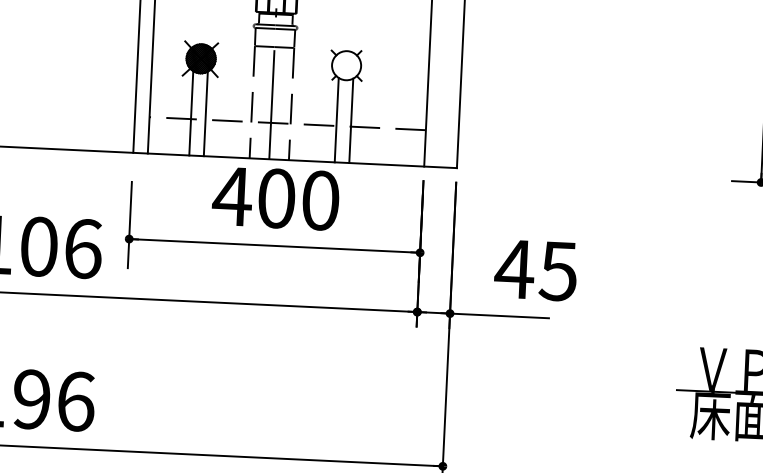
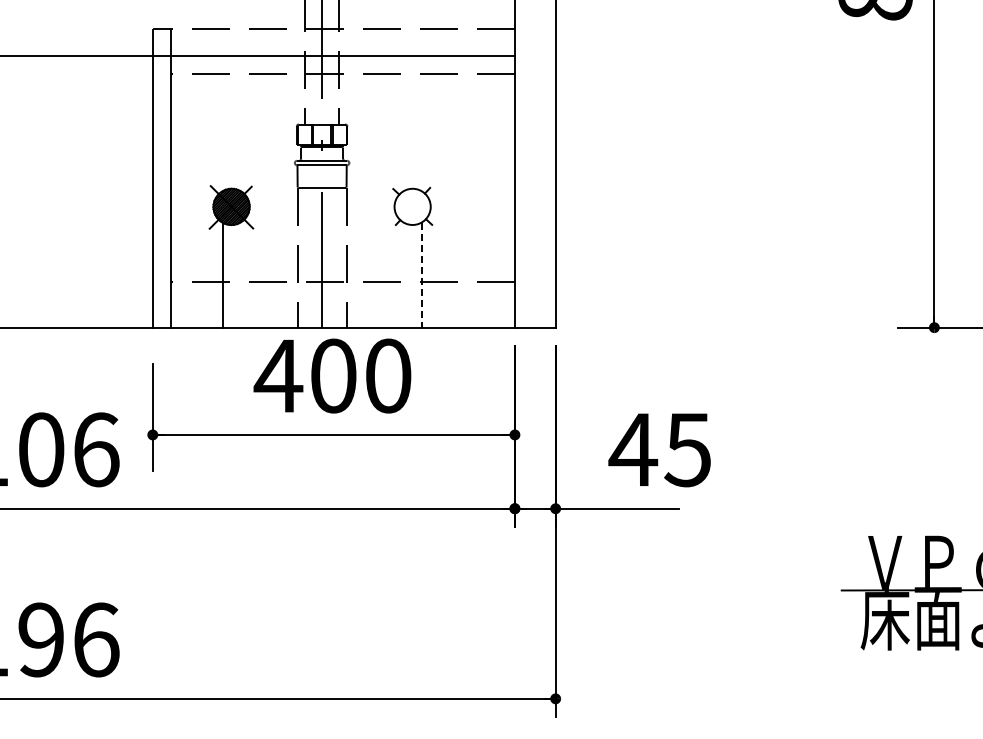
line: (205, 113) -> (240, 274), removed
line: (336, 119) -> (403, 274), removed
line: (351, 121) -> (421, 275), solid -> dashed

